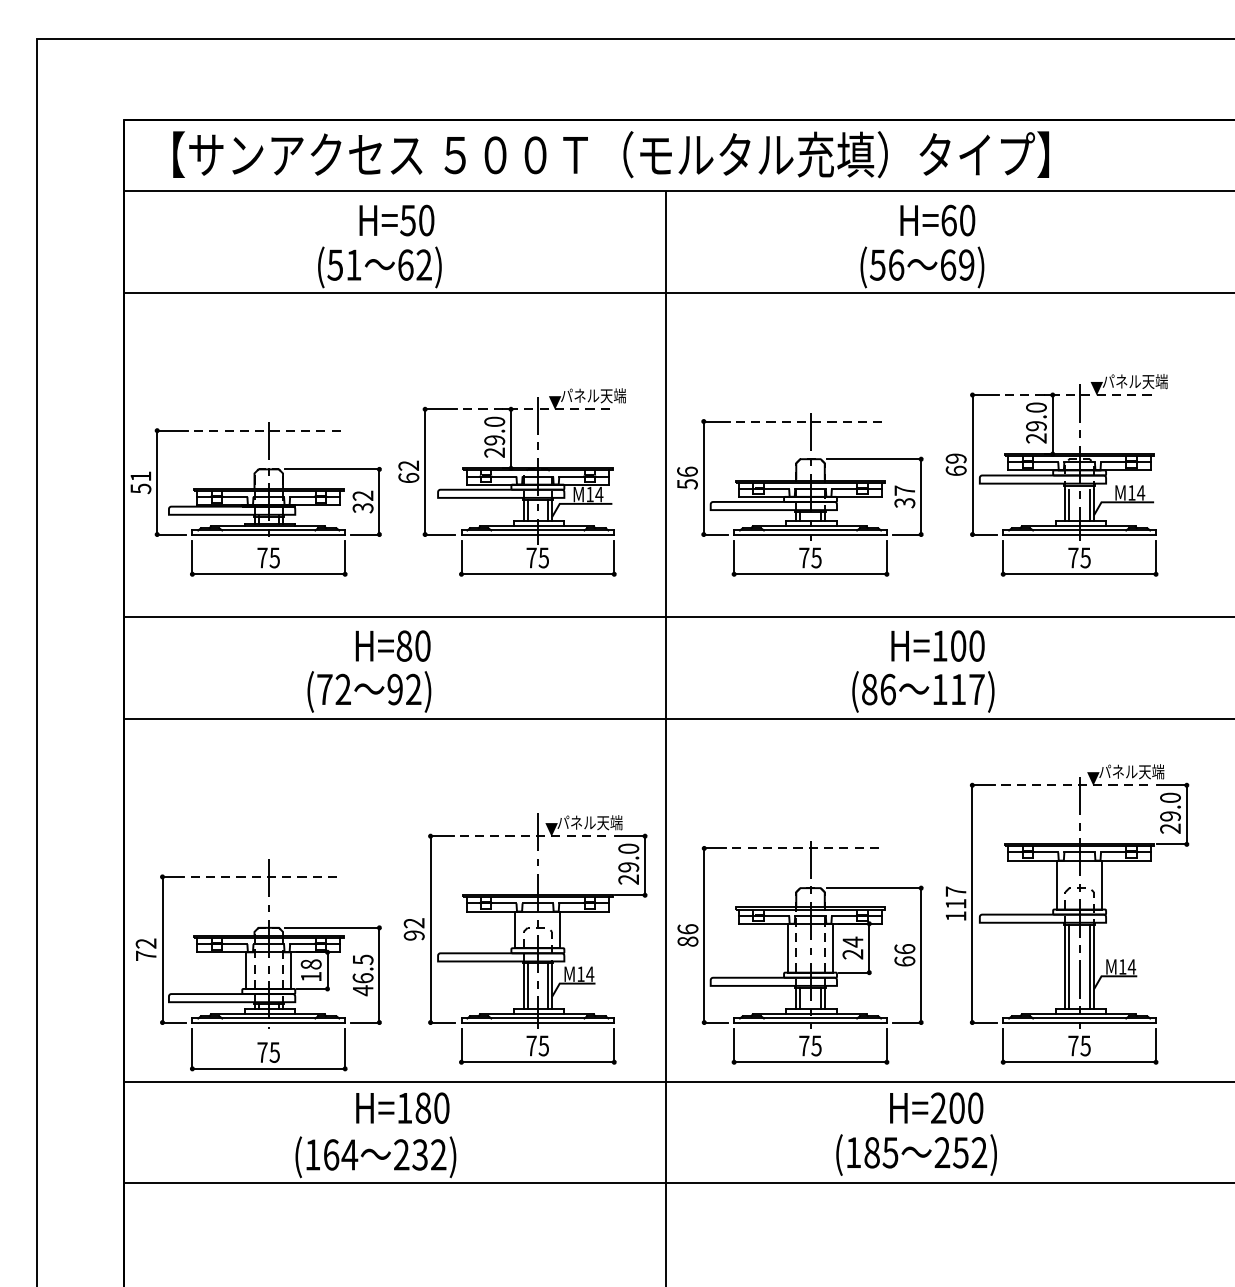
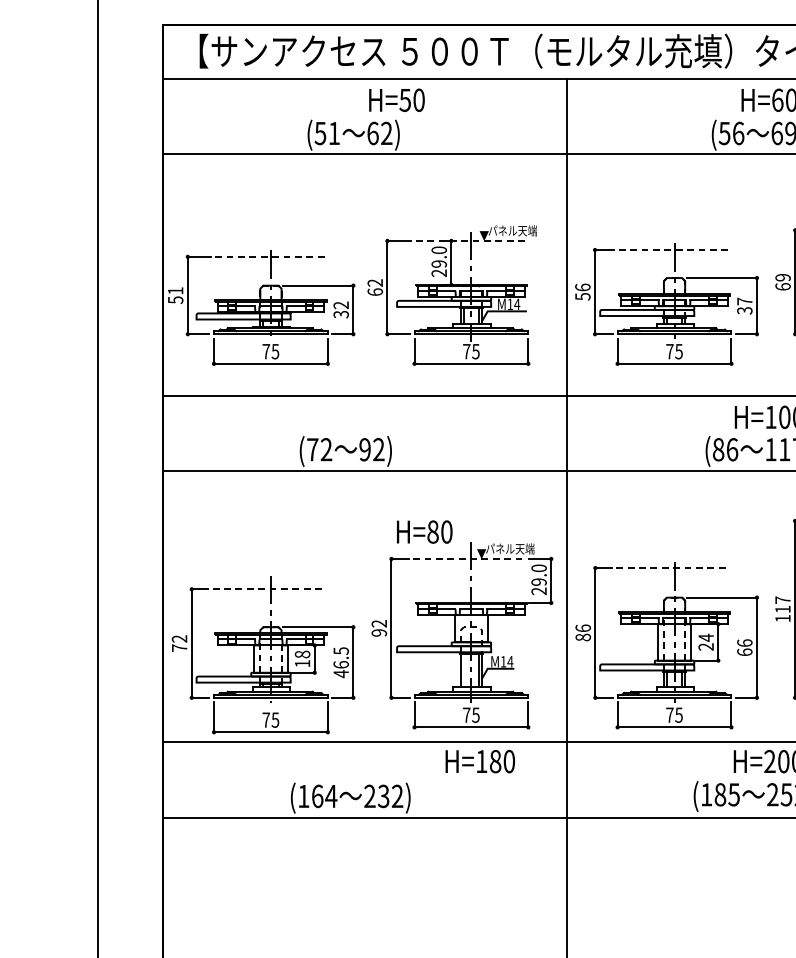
text: (396, 220) -> (396, 100), moved
text: (392, 645) -> (424, 531), moved
line: (527, 985) -> (463, 670), removed
text: (402, 1107) -> (480, 761), moved

